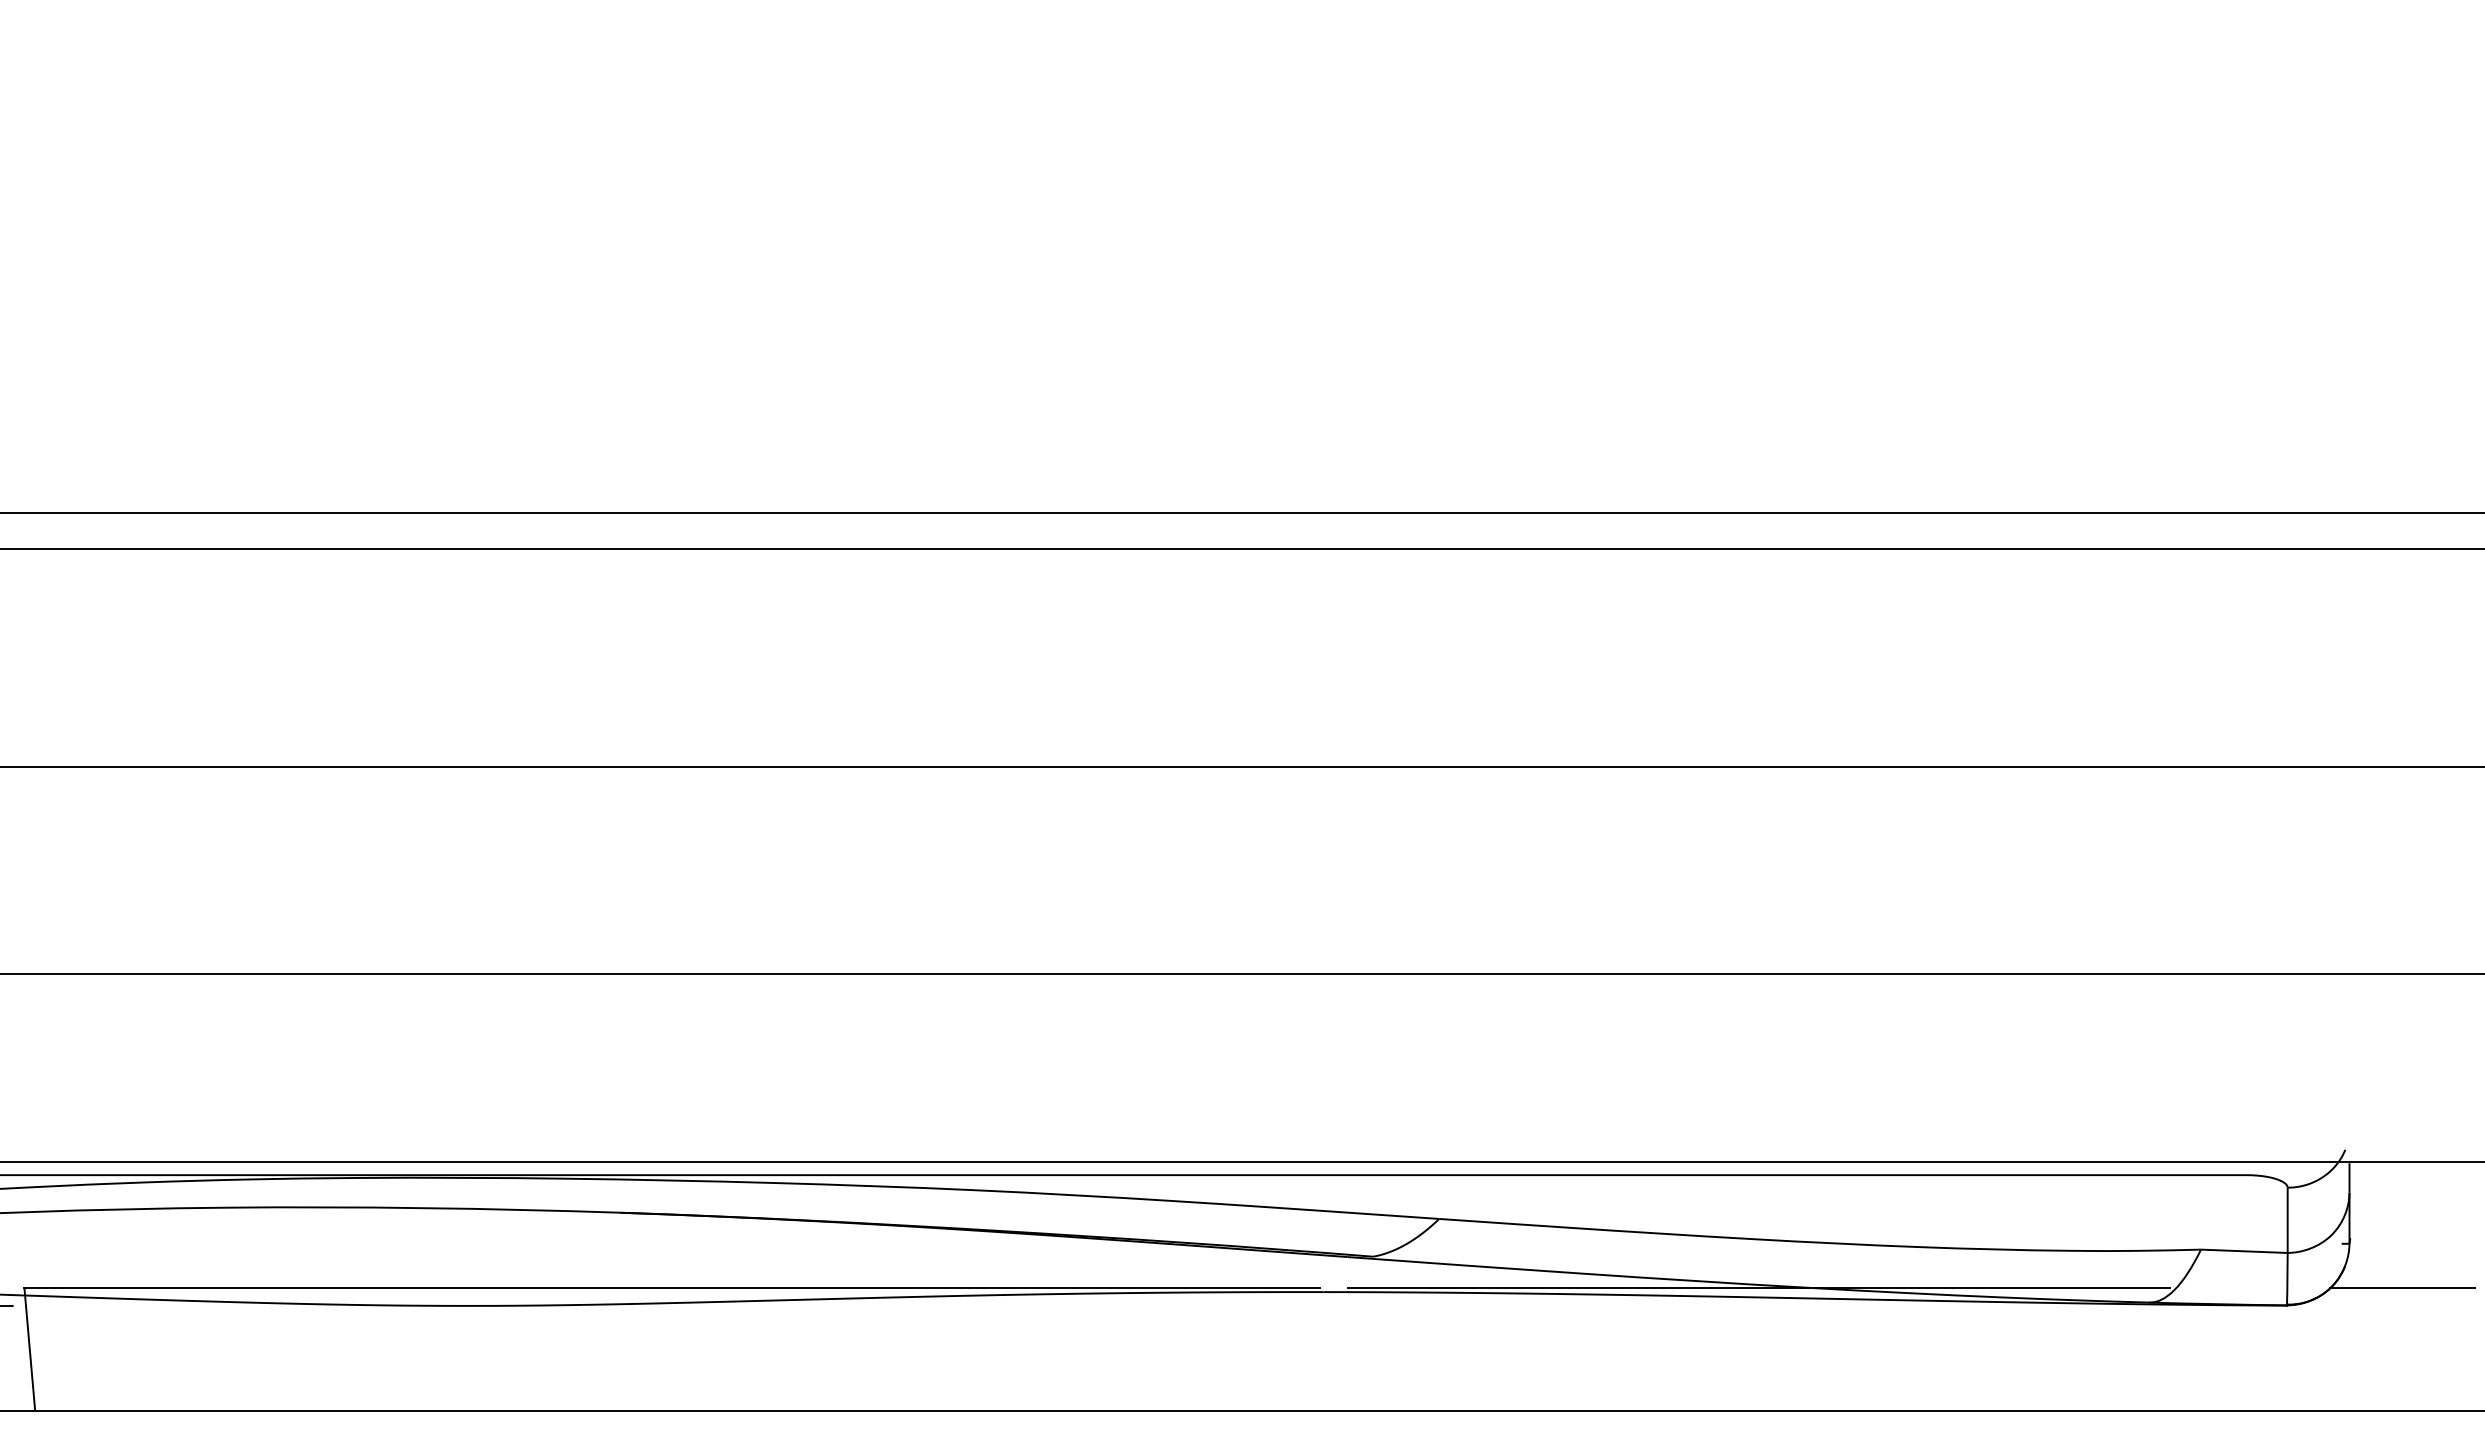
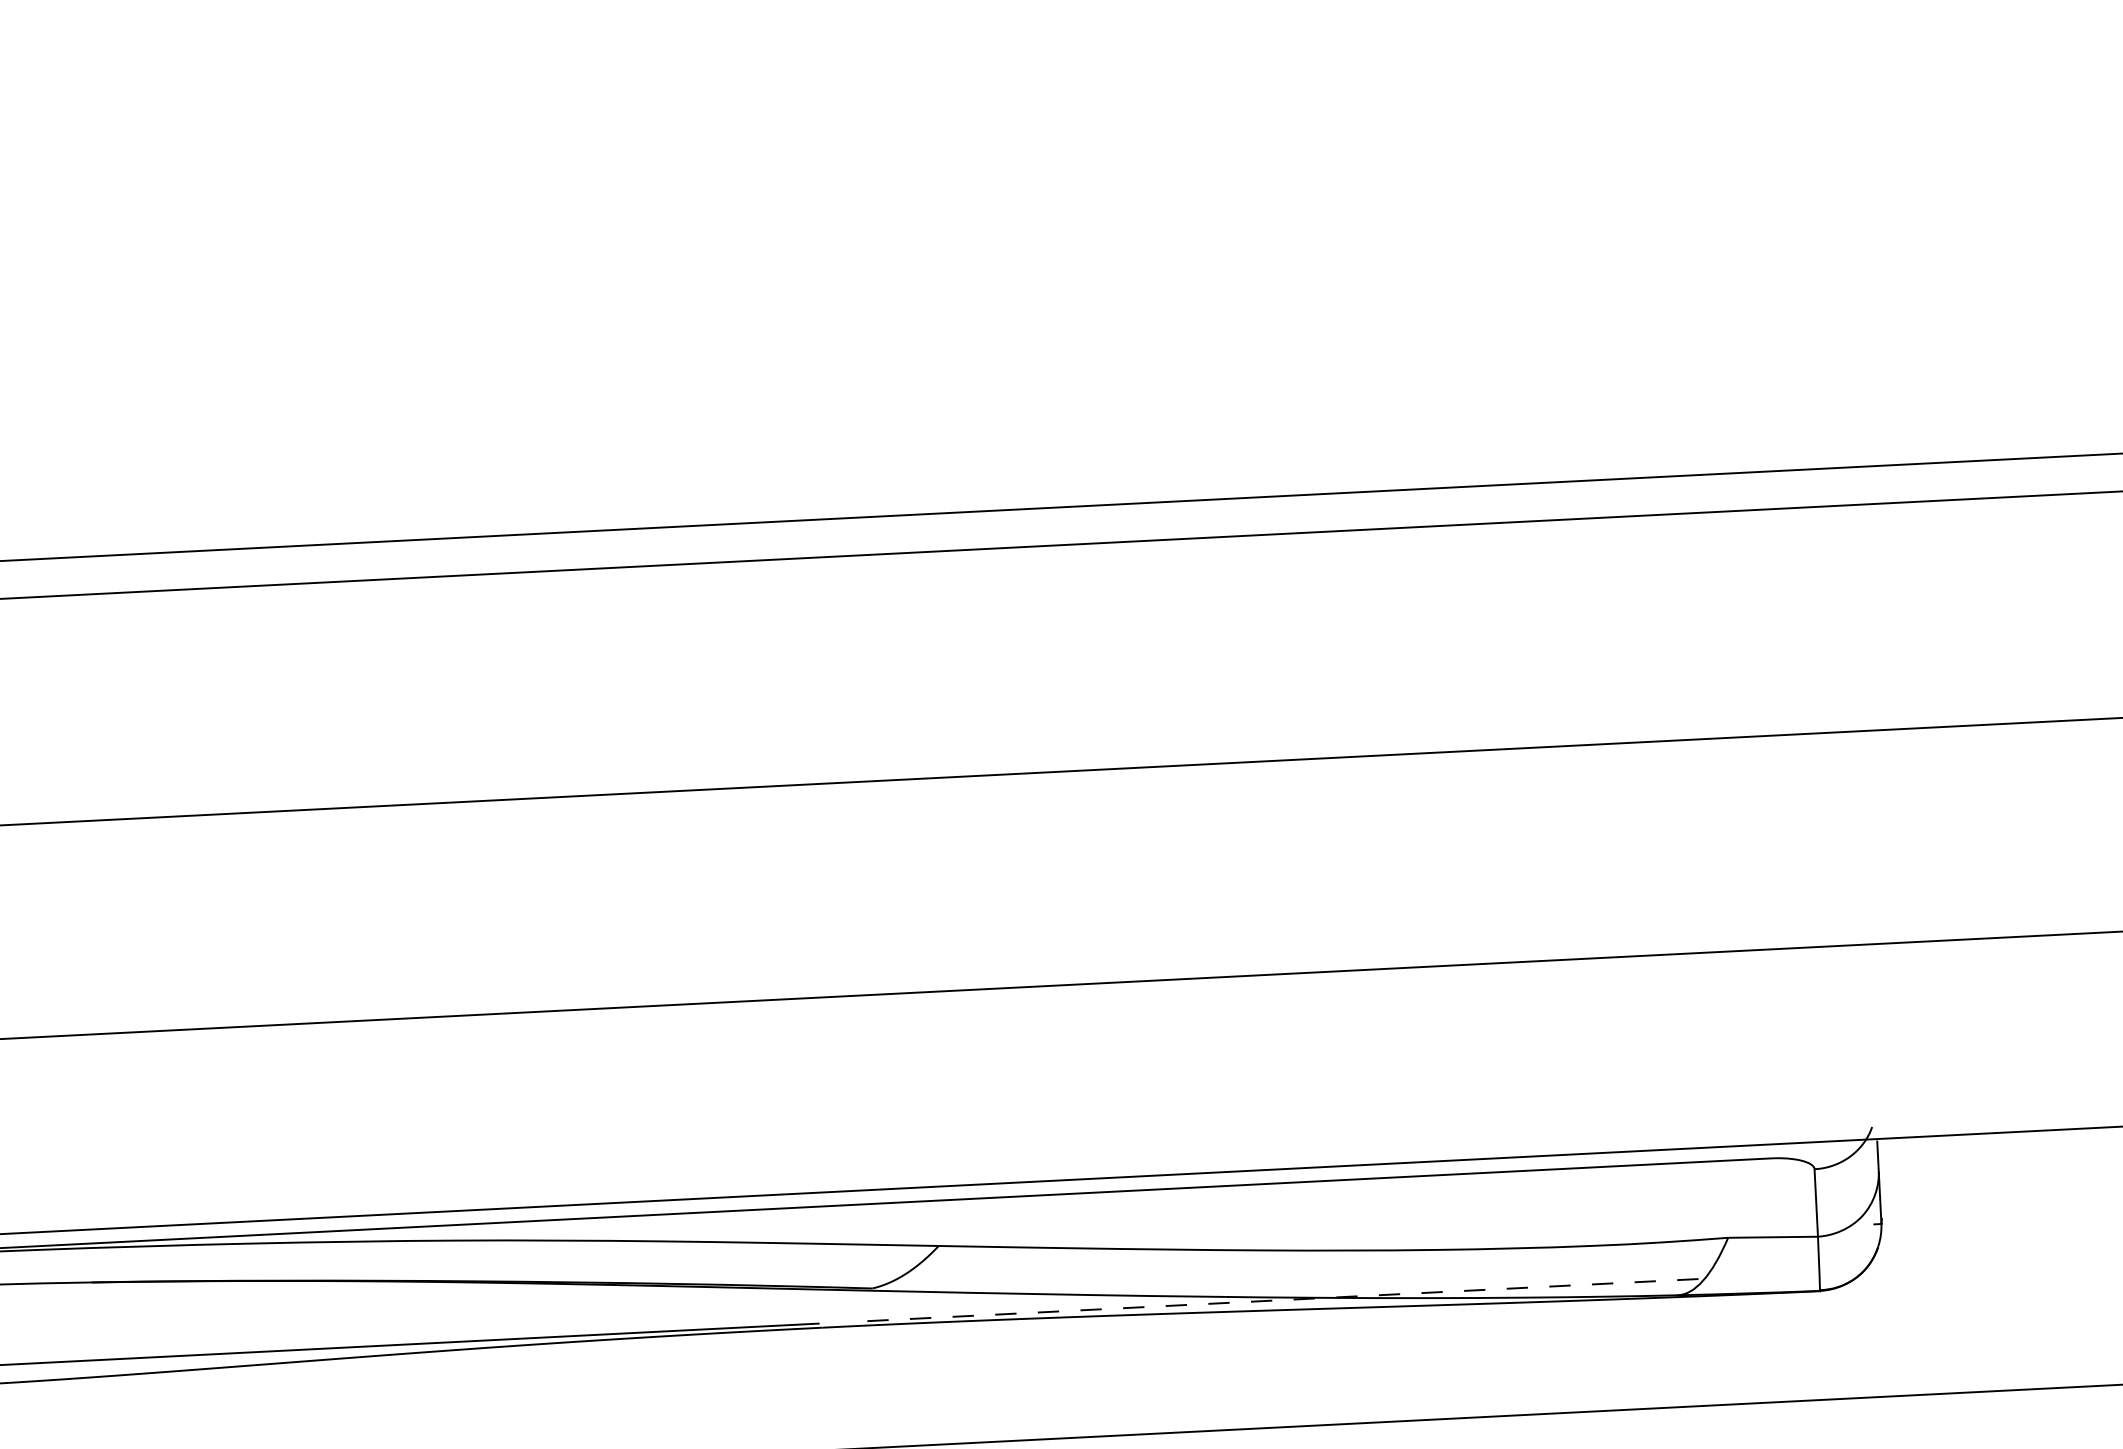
line: (1758, 1287) -> (1272, 1300), solid -> dashed
line: (2402, 1287) -> (1938, 1266), removed

